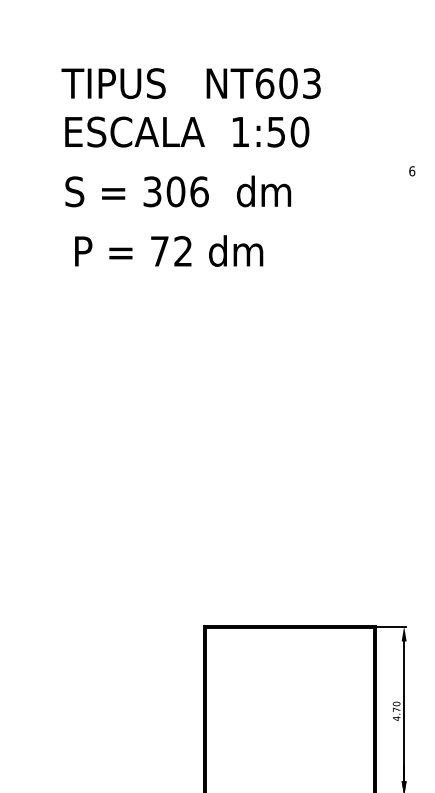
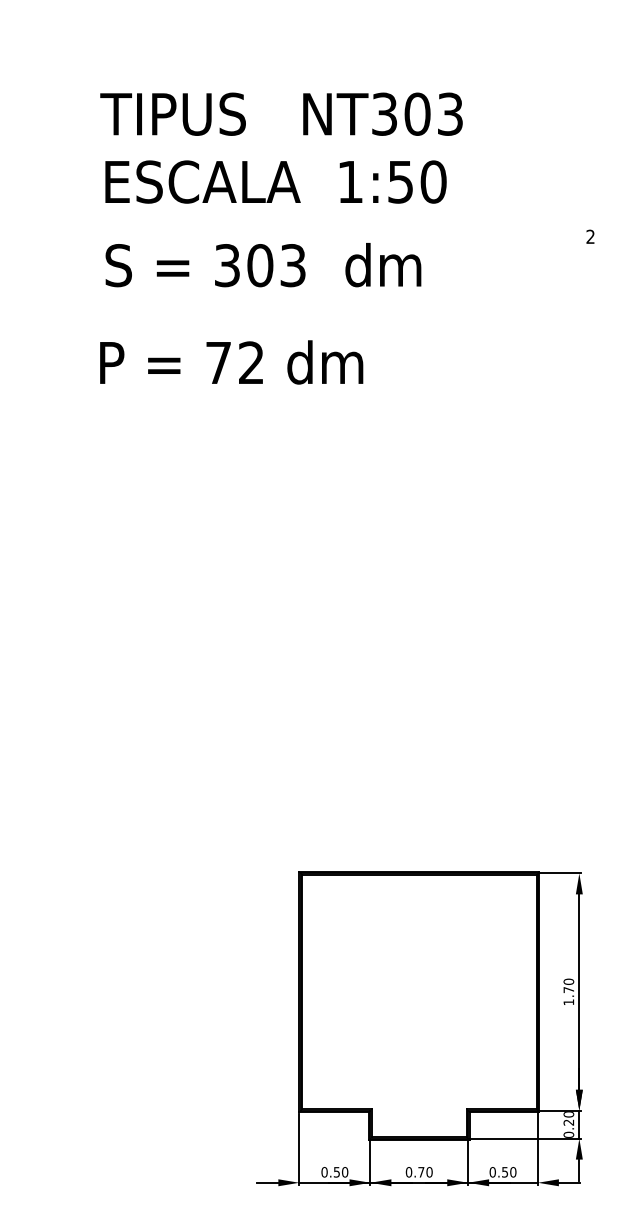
text: (264, 83) -> (384, 113), NT603 -> NT303
text: (412, 171) -> (590, 236), 6 -> 2
text: (199, 191) -> (293, 265), 306 -> 303
text: (168, 251) -> (231, 362), moved
text: (396, 718) -> (568, 1002), 4.70 -> 1.70

